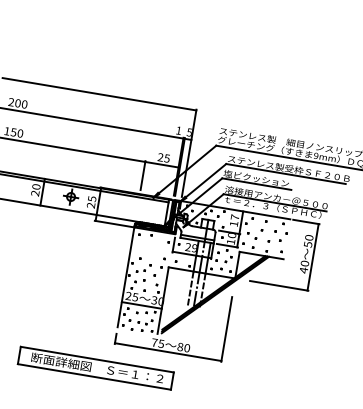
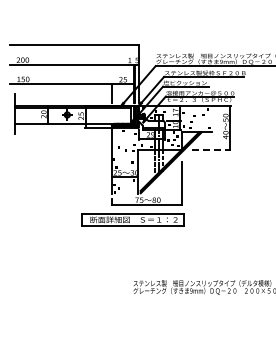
line: (280, 285) -> (212, 149), solid -> dashed
part: (95, 367) -> (132, 219), moved

